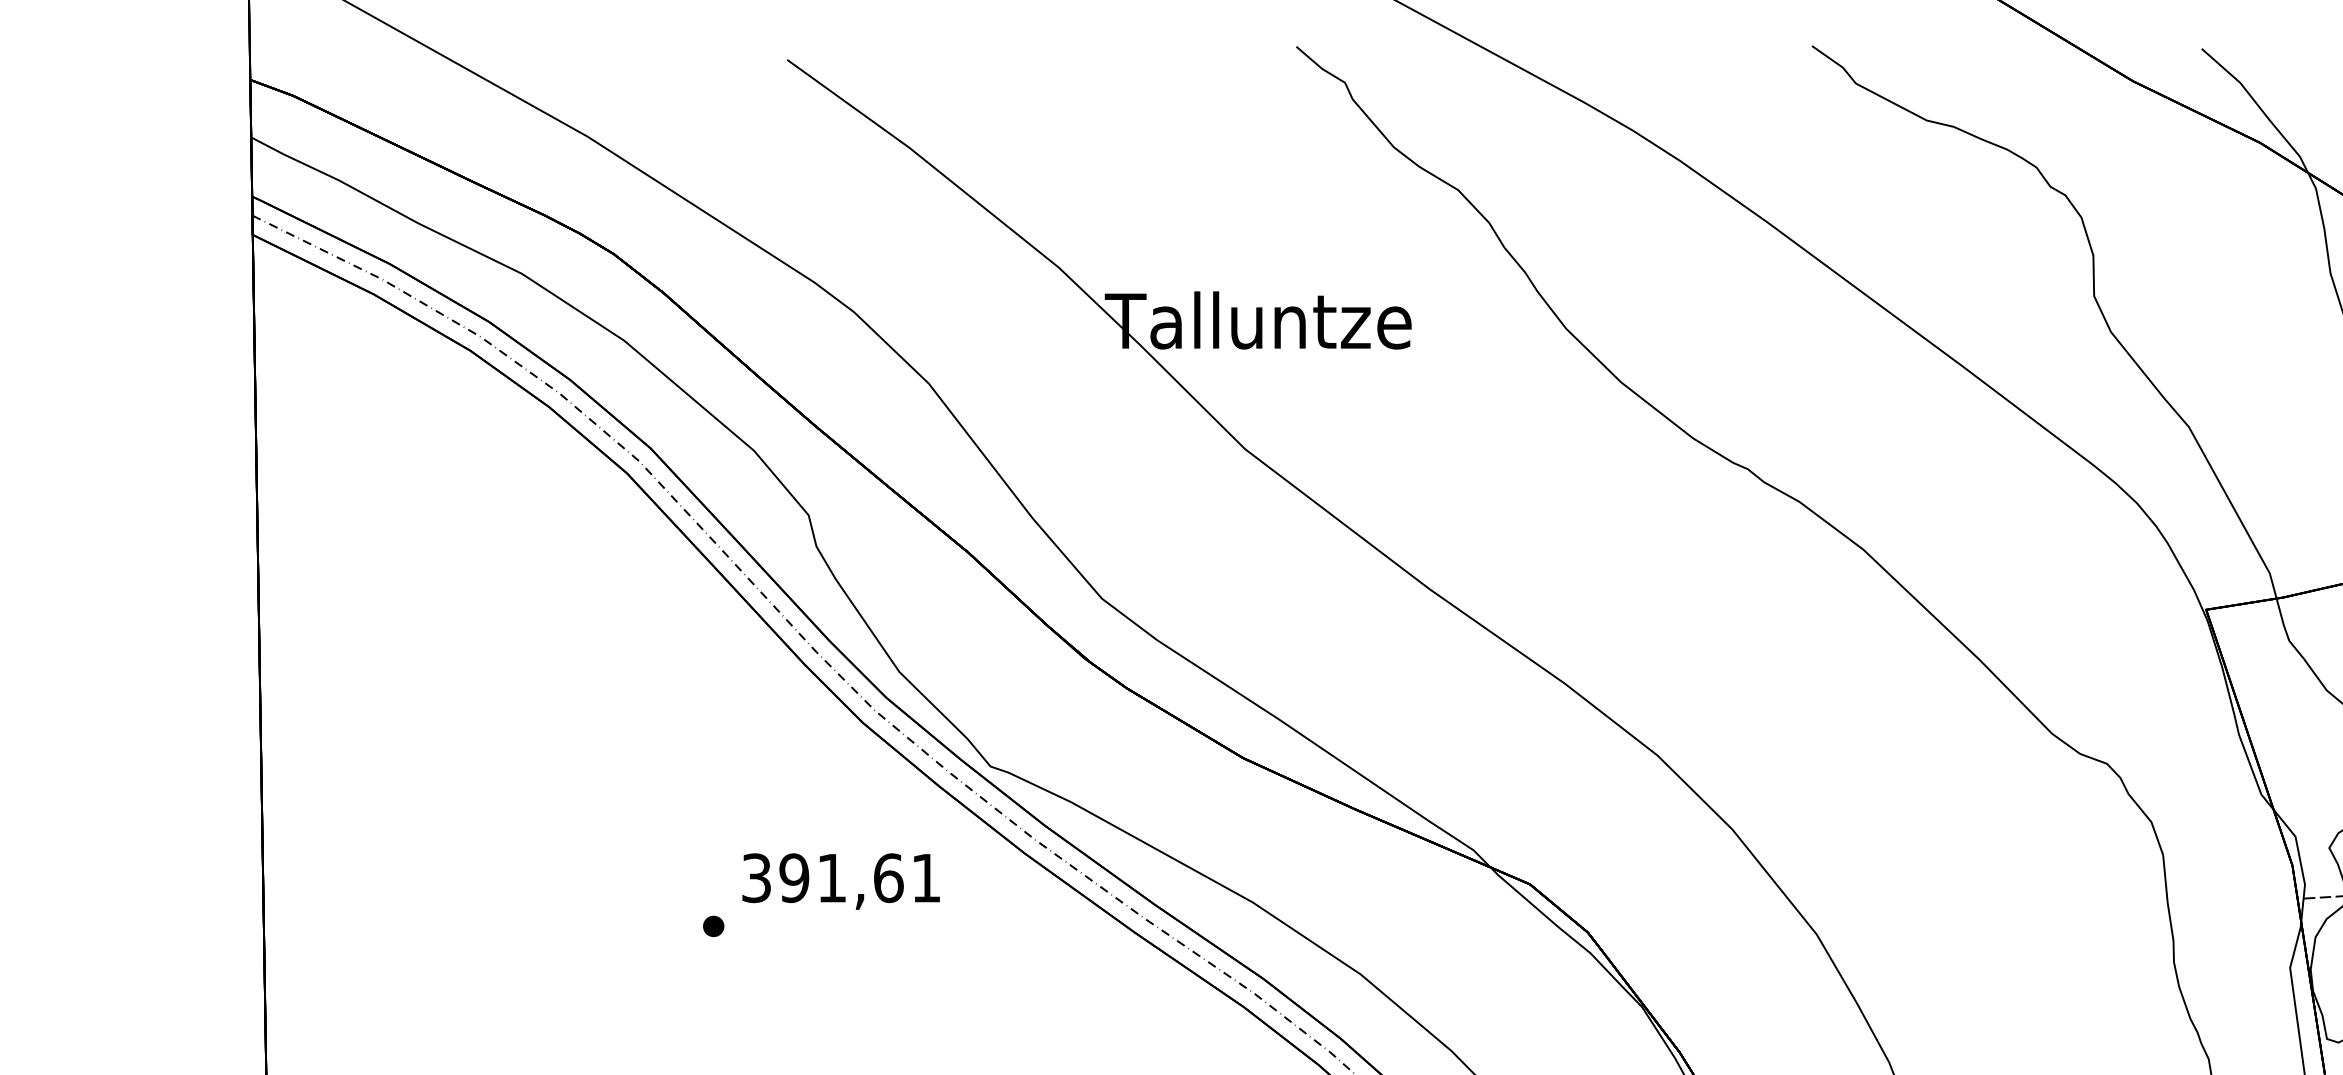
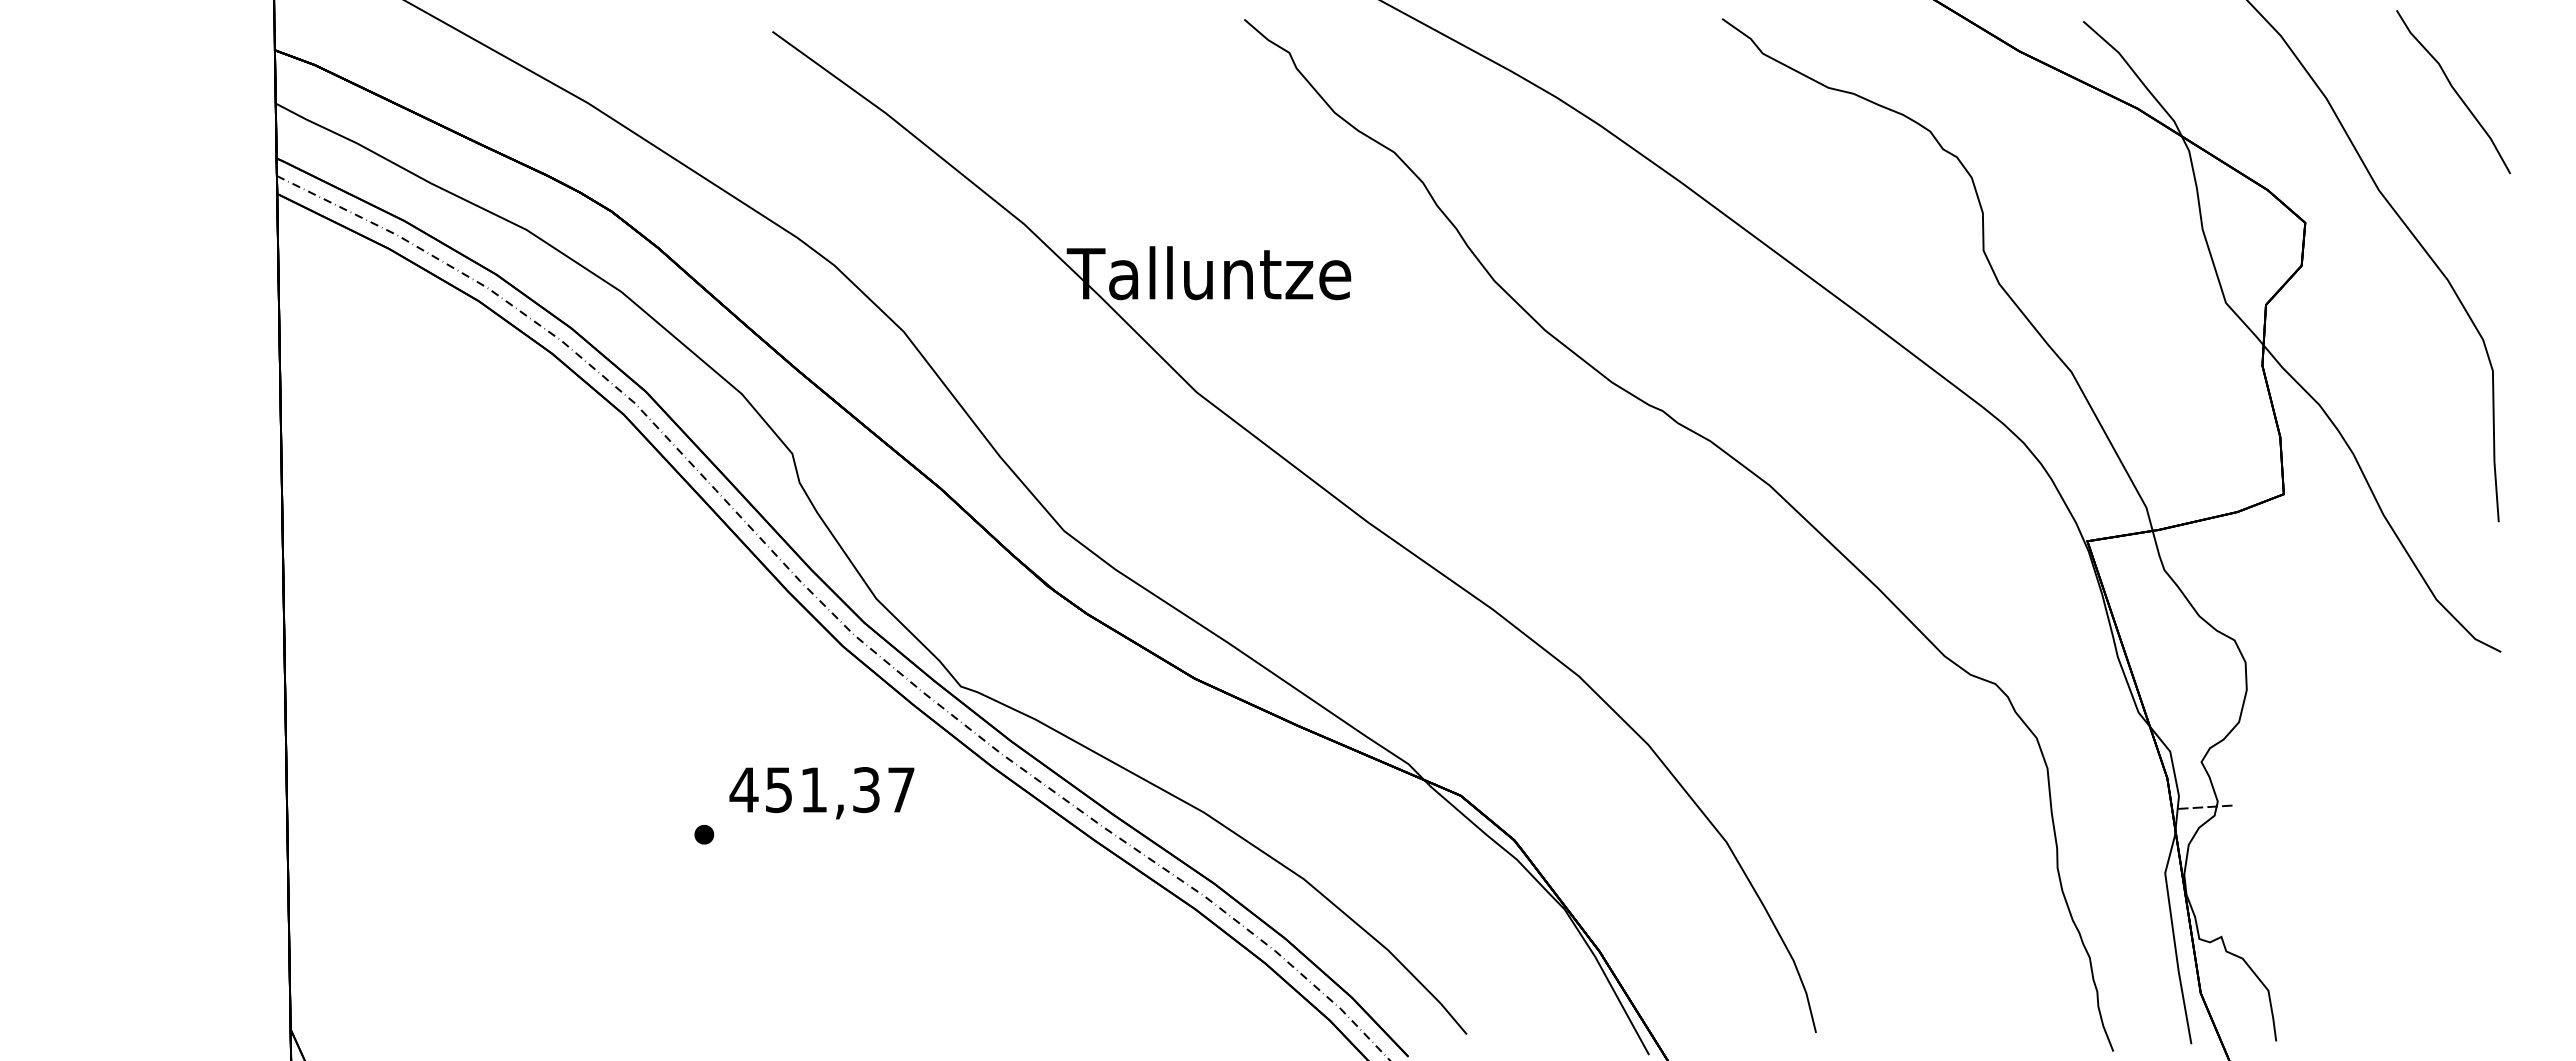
text: (840, 878) -> (821, 790), 391,61 -> 451,37

